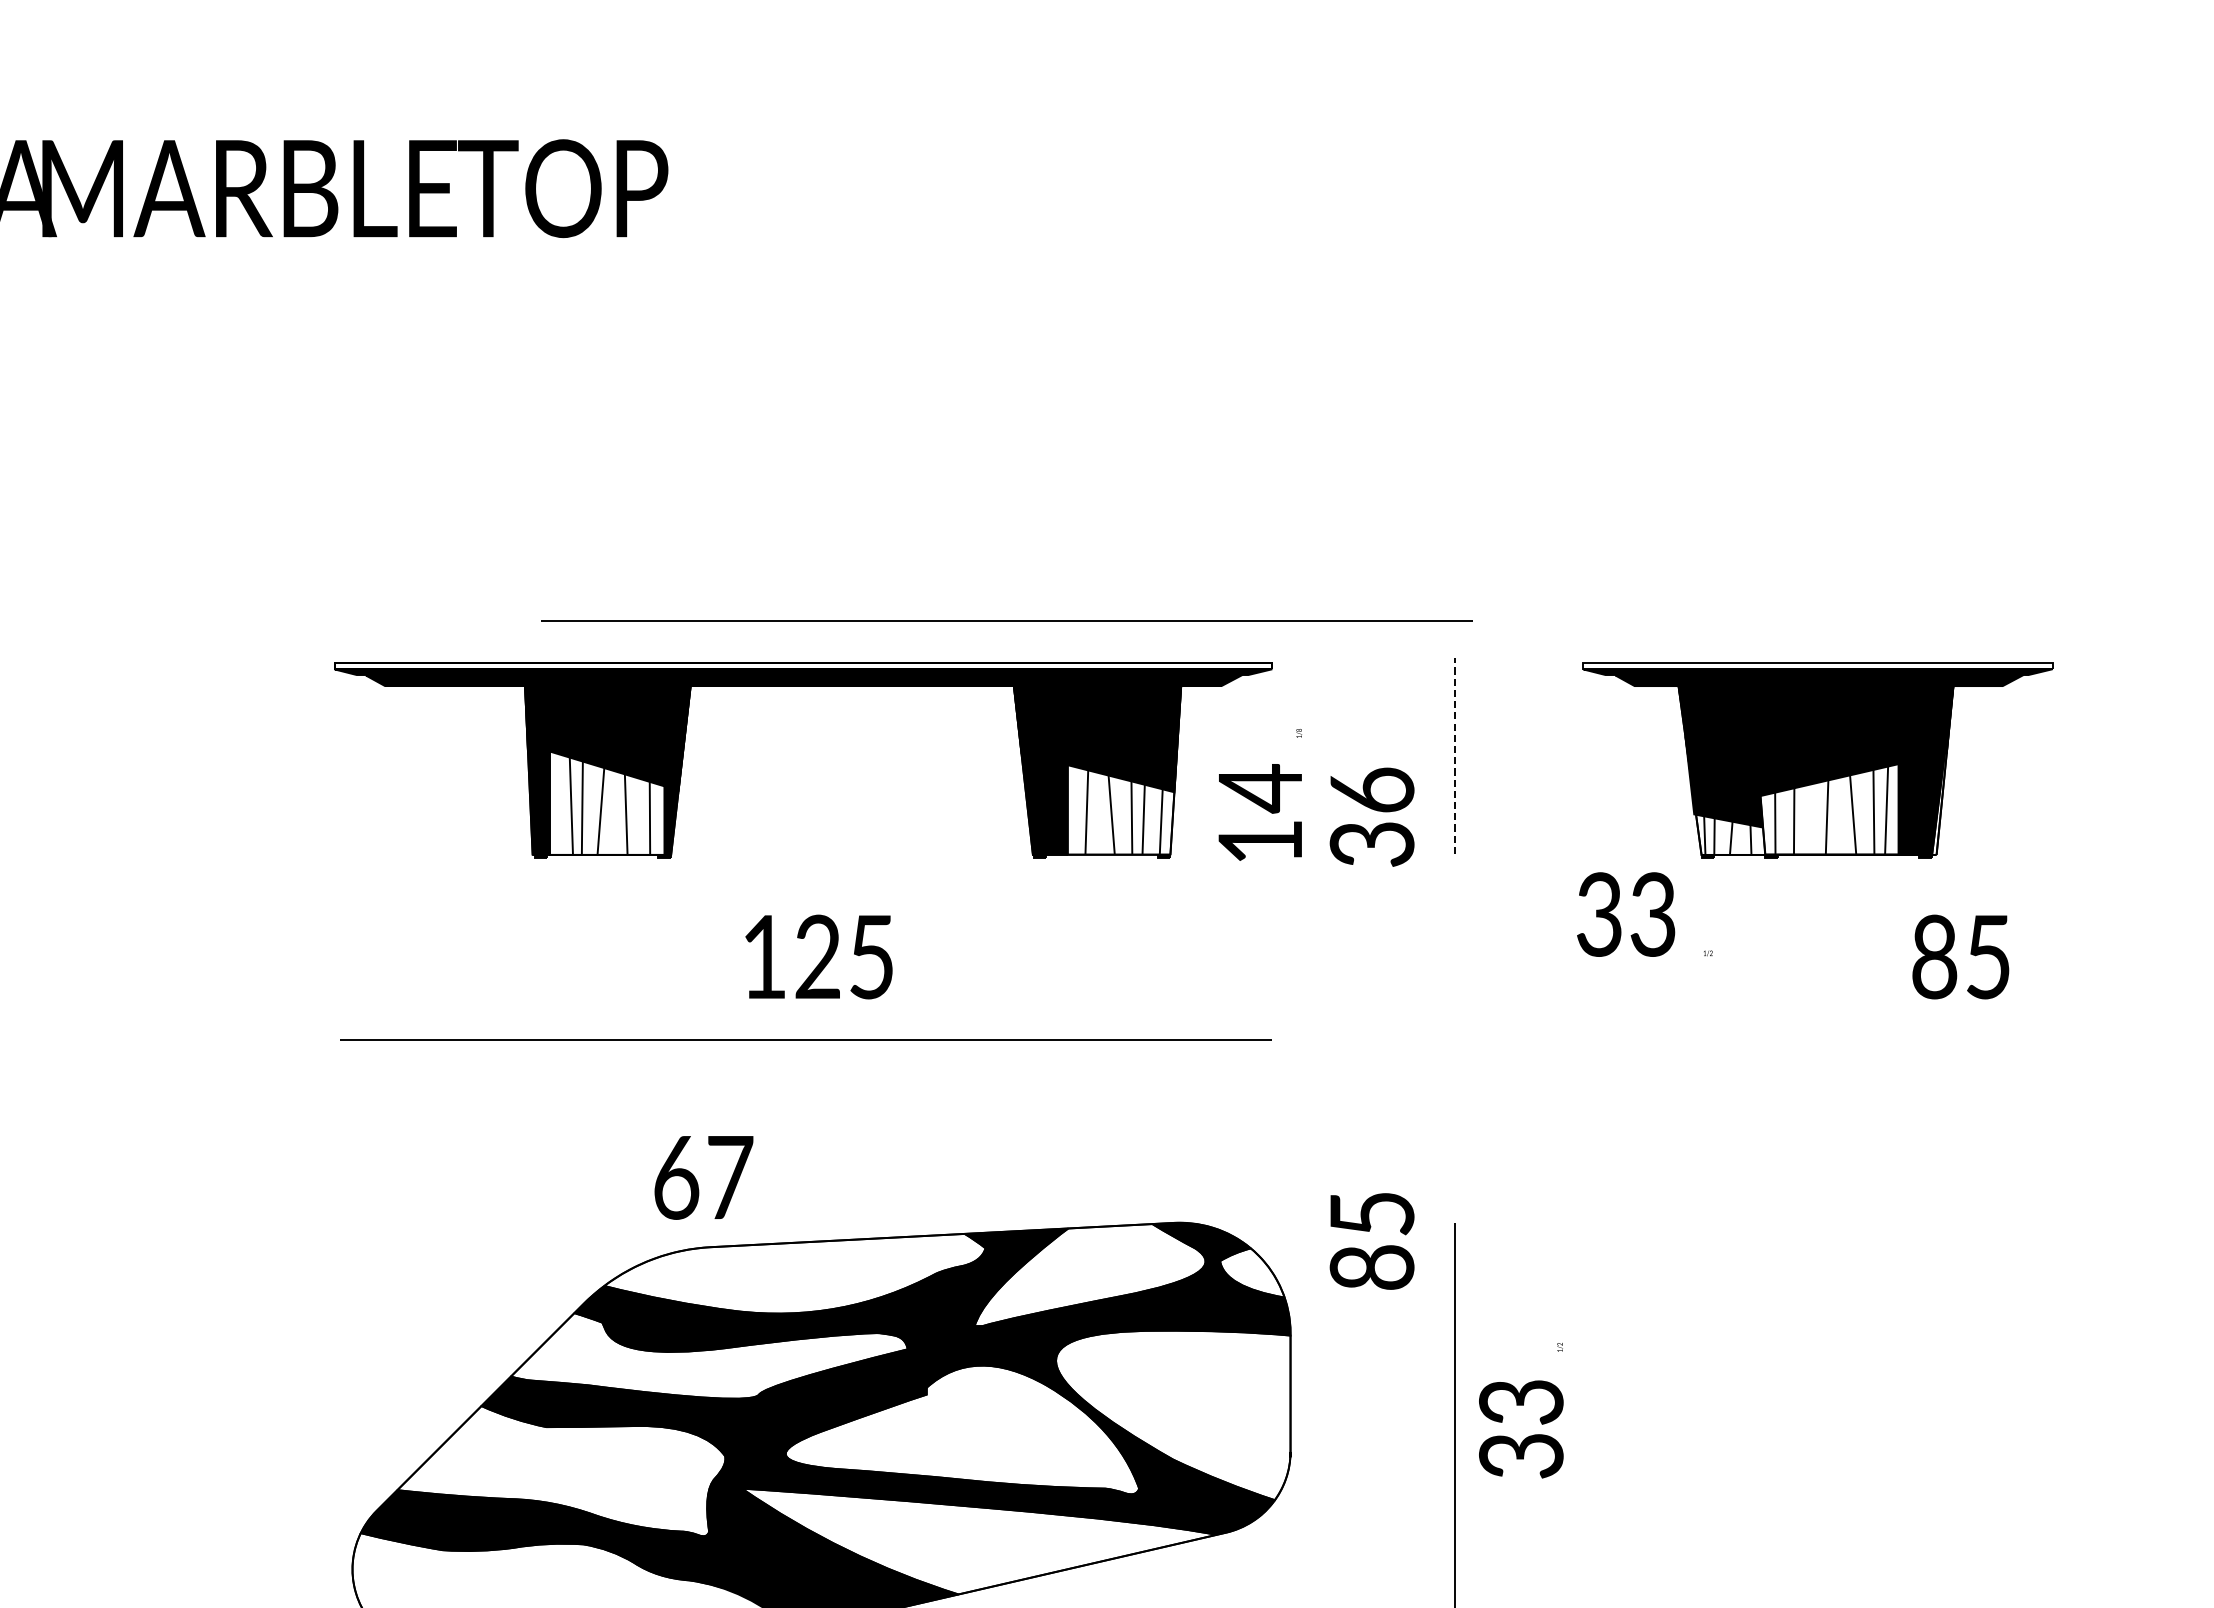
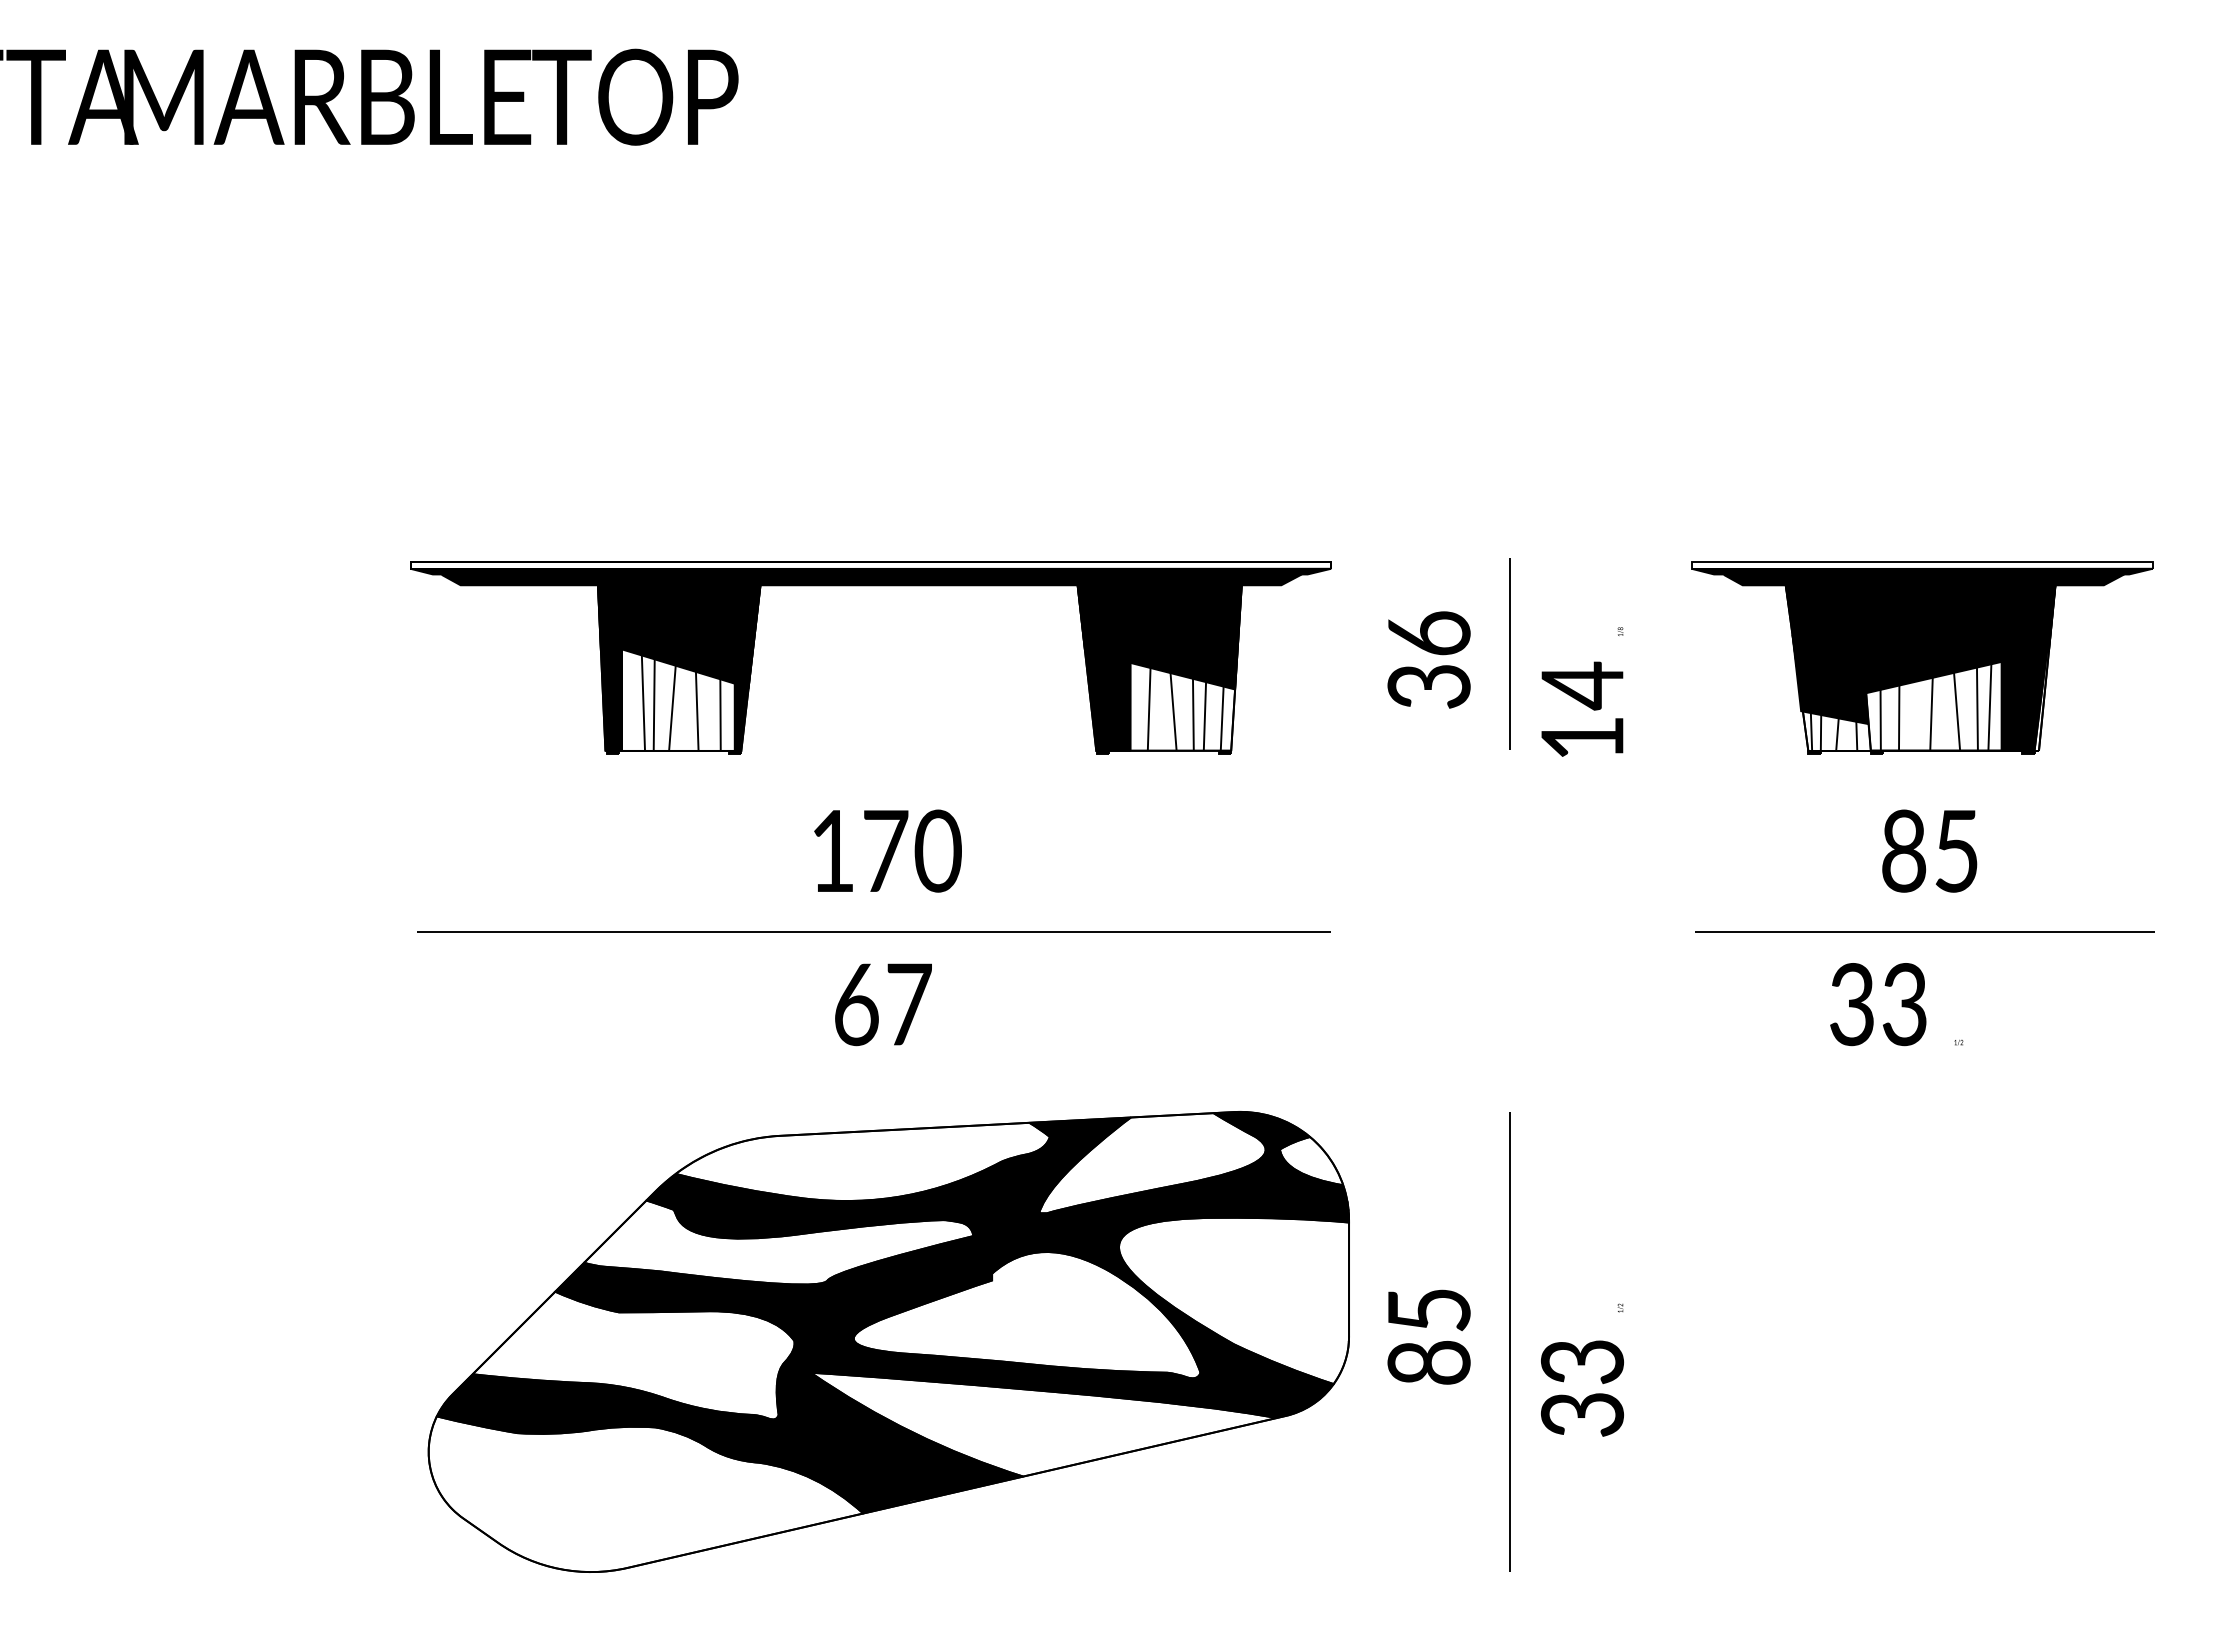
line: (1006, 620) -> (1070, 520), removed
line: (1455, 755) -> (1510, 653), dashed -> solid
part: (1817, 759) -> (1922, 657), moved
text: (1260, 794) -> (1582, 691), moved
text: (1371, 816) -> (1428, 659), moved
text: (1644, 914) -> (1896, 1004), moved
text: (845, 956) -> (912, 850), 125 -> 170
text: (1960, 956) -> (1929, 850), moved
line: (1877, 1038) -> (1924, 931), added
text: (703, 1177) -> (883, 1004), moved
text: (1371, 1240) -> (1428, 1336), moved
text: (1521, 1409) -> (1582, 1369), moved

